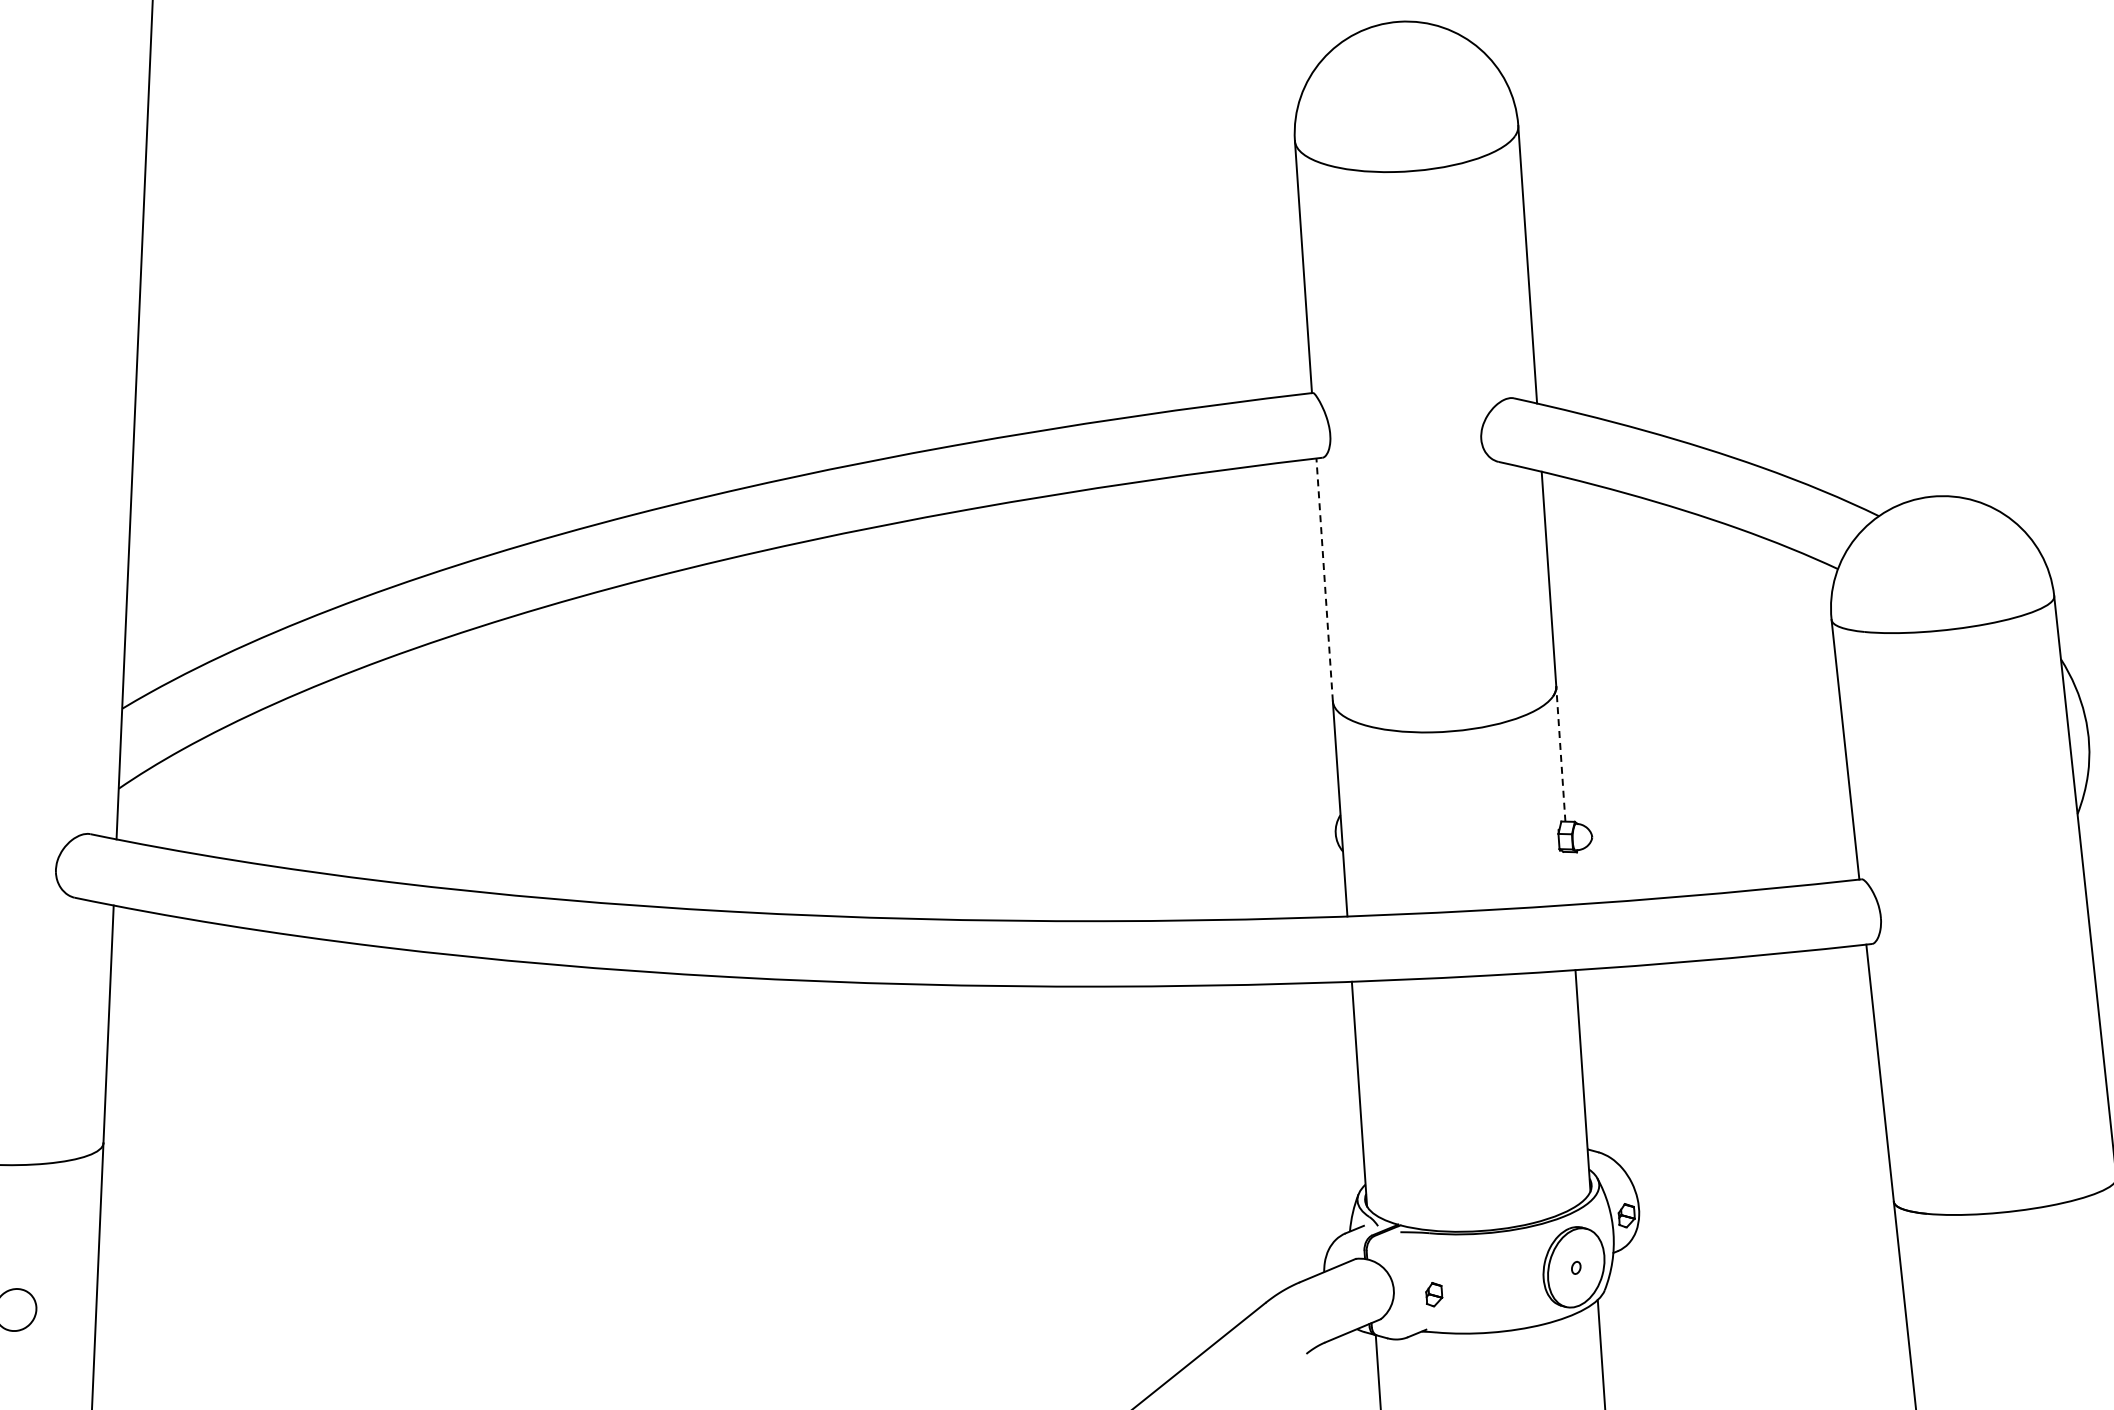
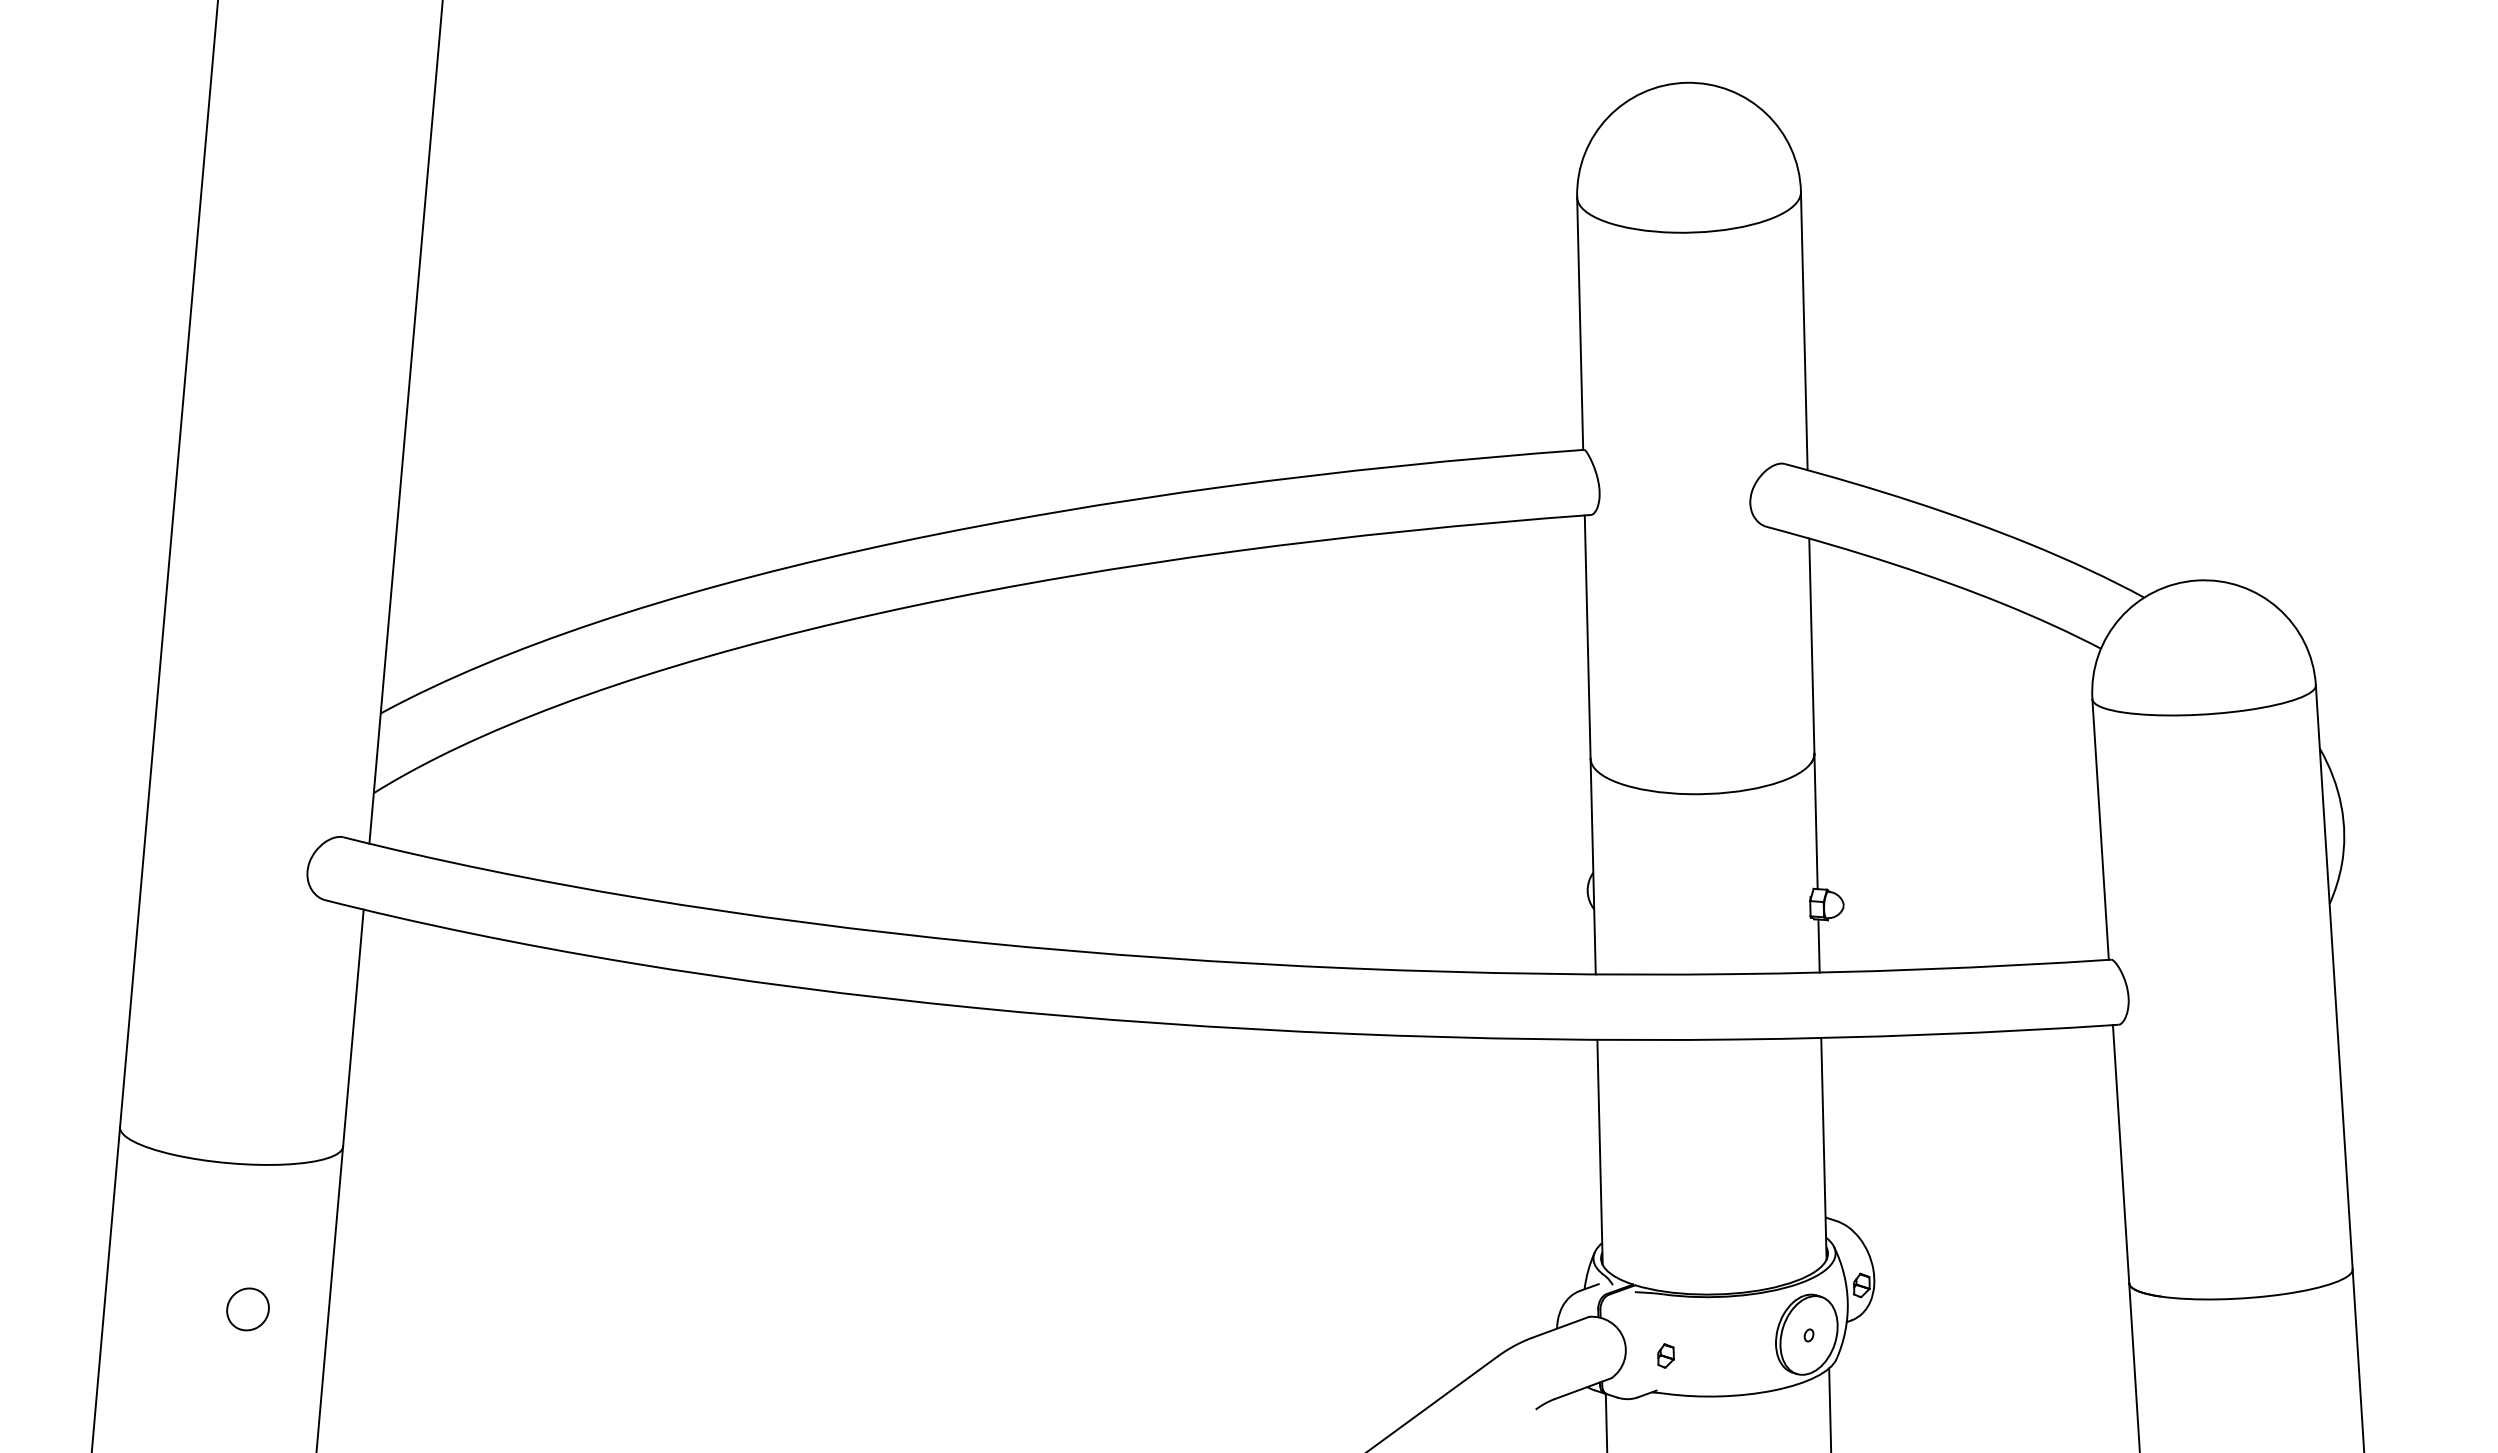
line: (1324, 580) -> (1587, 637), dashed -> solid
line: (1561, 754) -> (1816, 821), dashed -> solid
line: (1568, 877) -> (1818, 945), added

